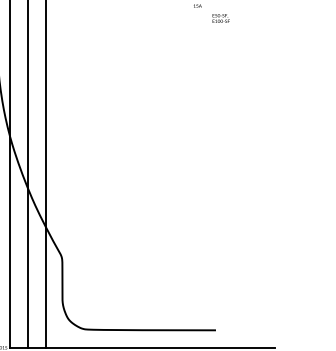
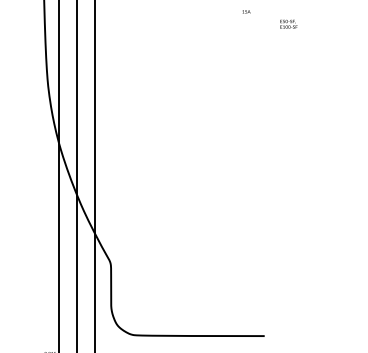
text: (220, 17) -> (288, 23), moved

